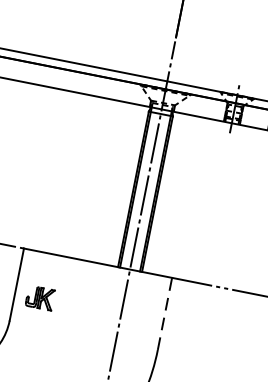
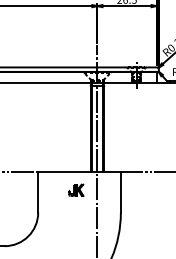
part: (41, 296) -> (76, 189), moved
line: (164, 313) -> (120, 192), dashed -> solid

